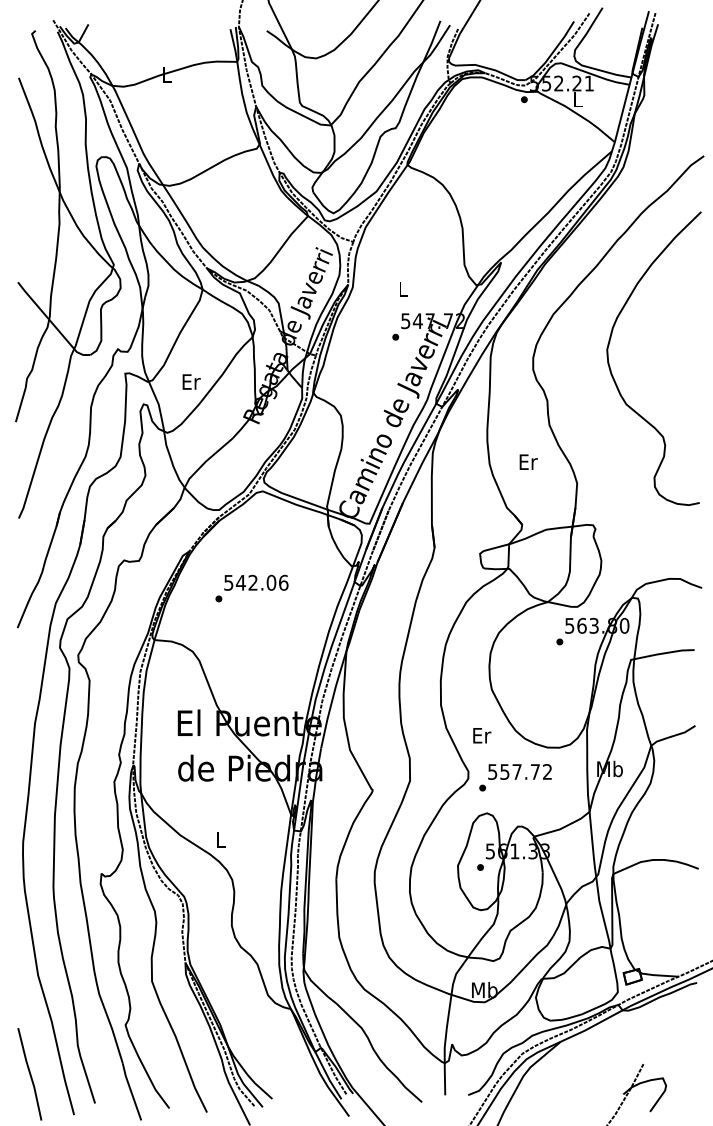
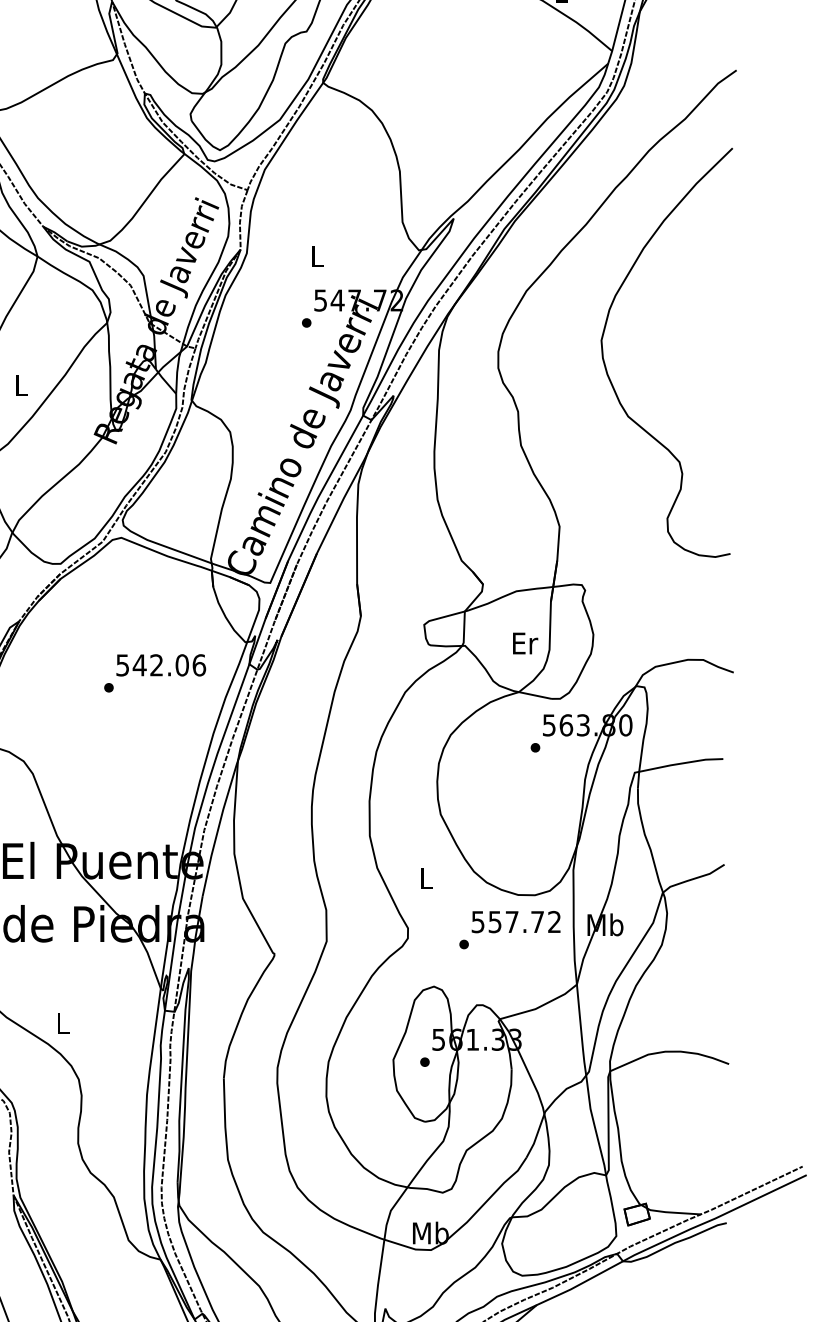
text: (191, 381) -> (21, 384), Er -> L
text: (528, 461) -> (525, 642), moved
text: (251, 588) -> (154, 673), moved
text: (482, 735) -> (427, 878), Er -> L
text: (515, 777) -> (509, 929), moved

